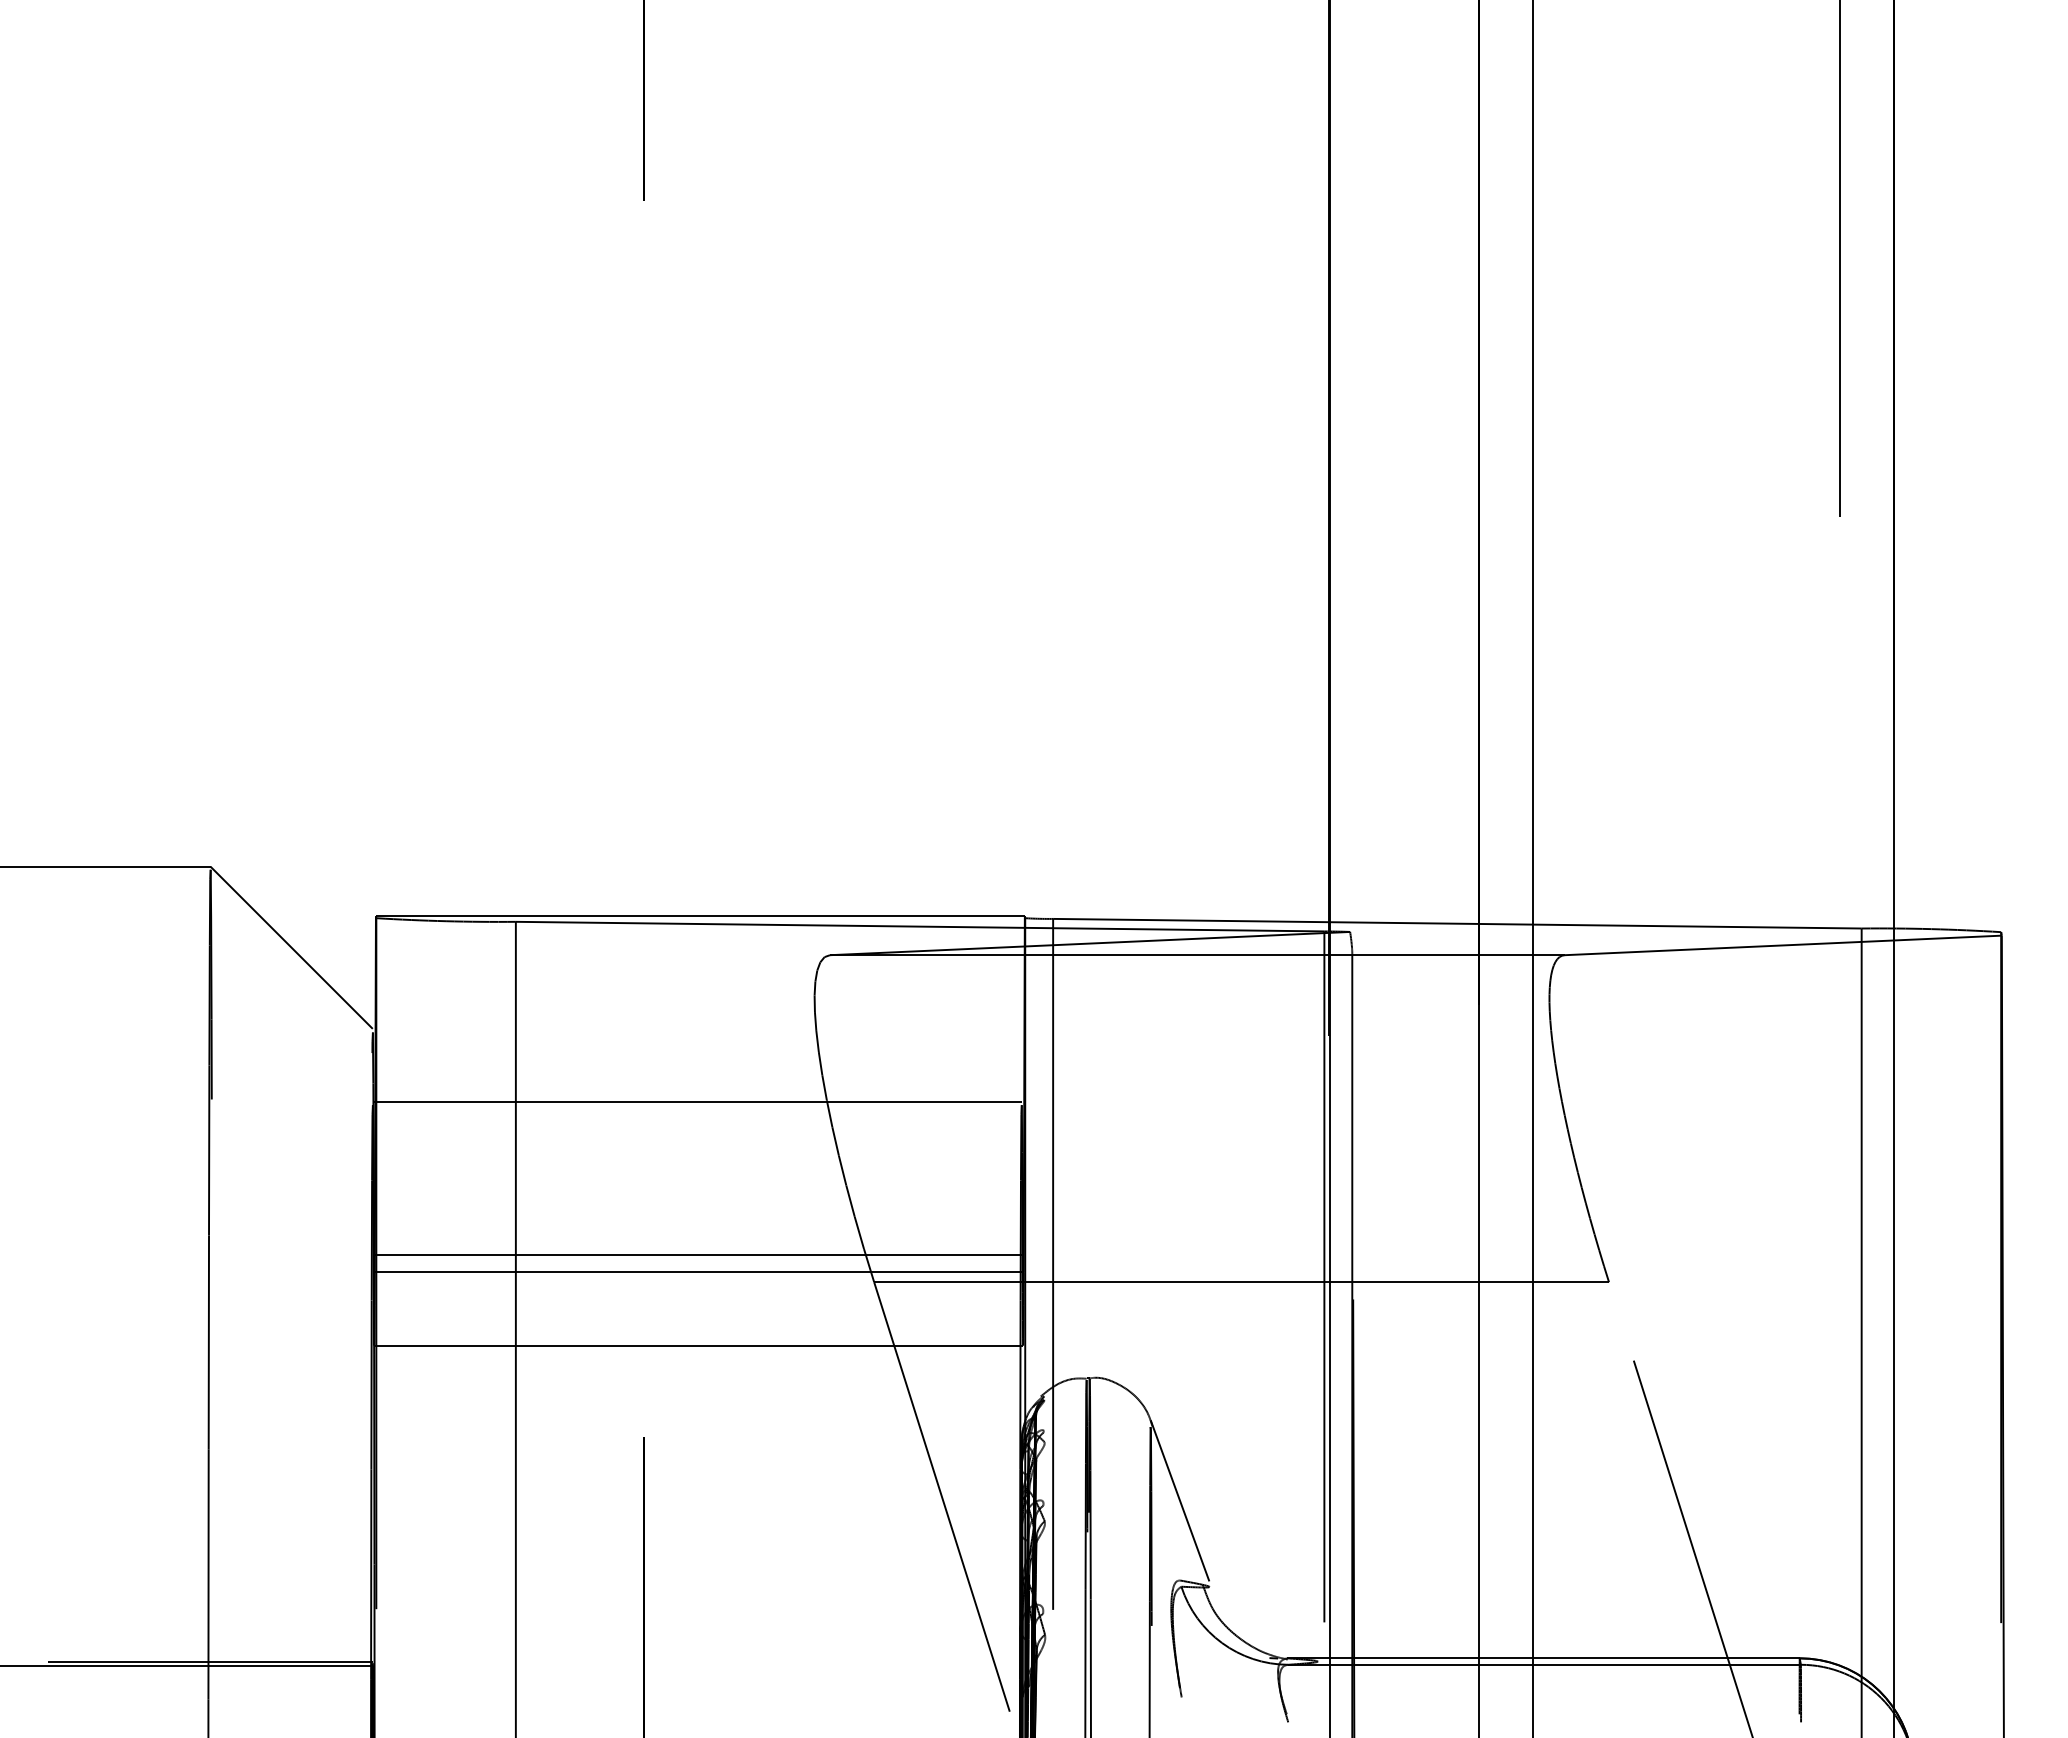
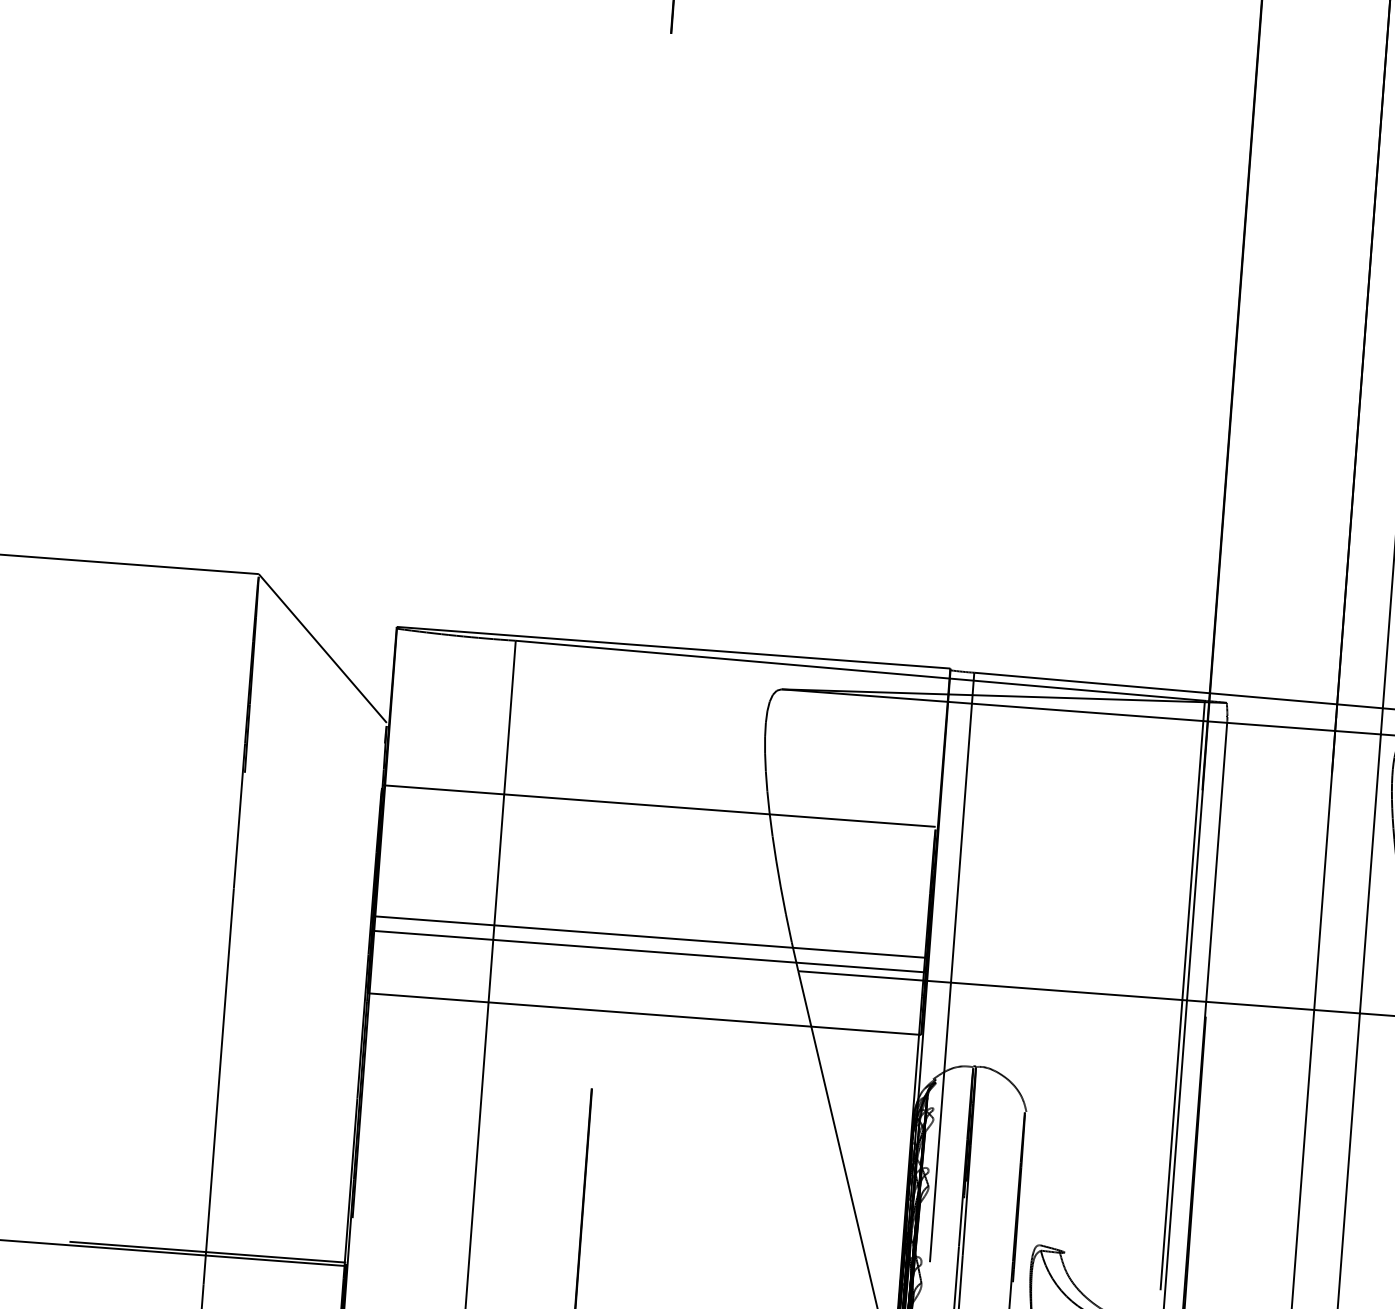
line: (1179, 1500) -> (1044, 1176), removed

